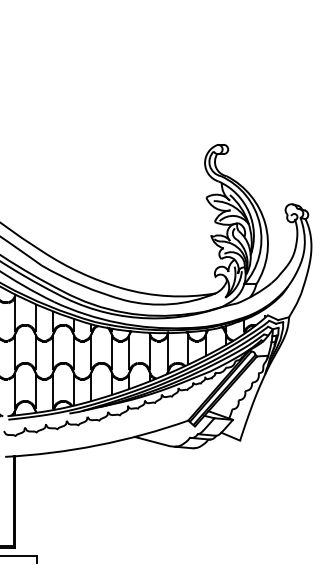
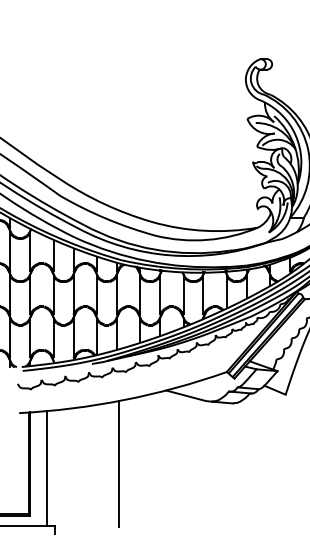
line: (93, 501) -> (119, 463), added
line: (29, 505) -> (46, 468), added

